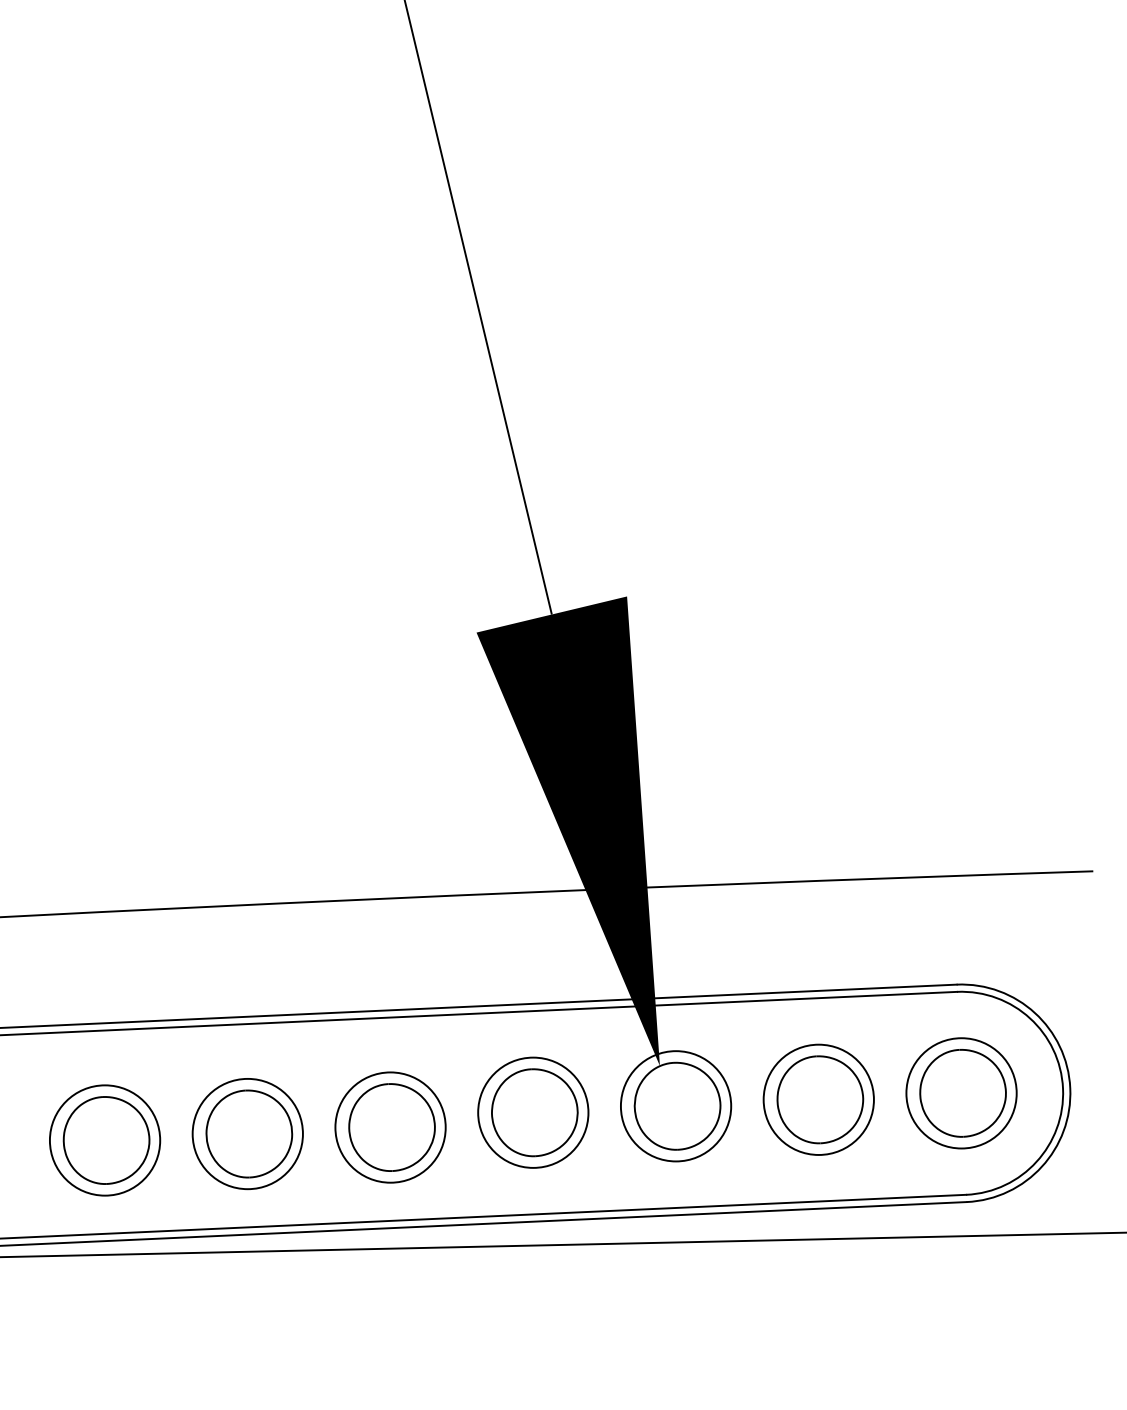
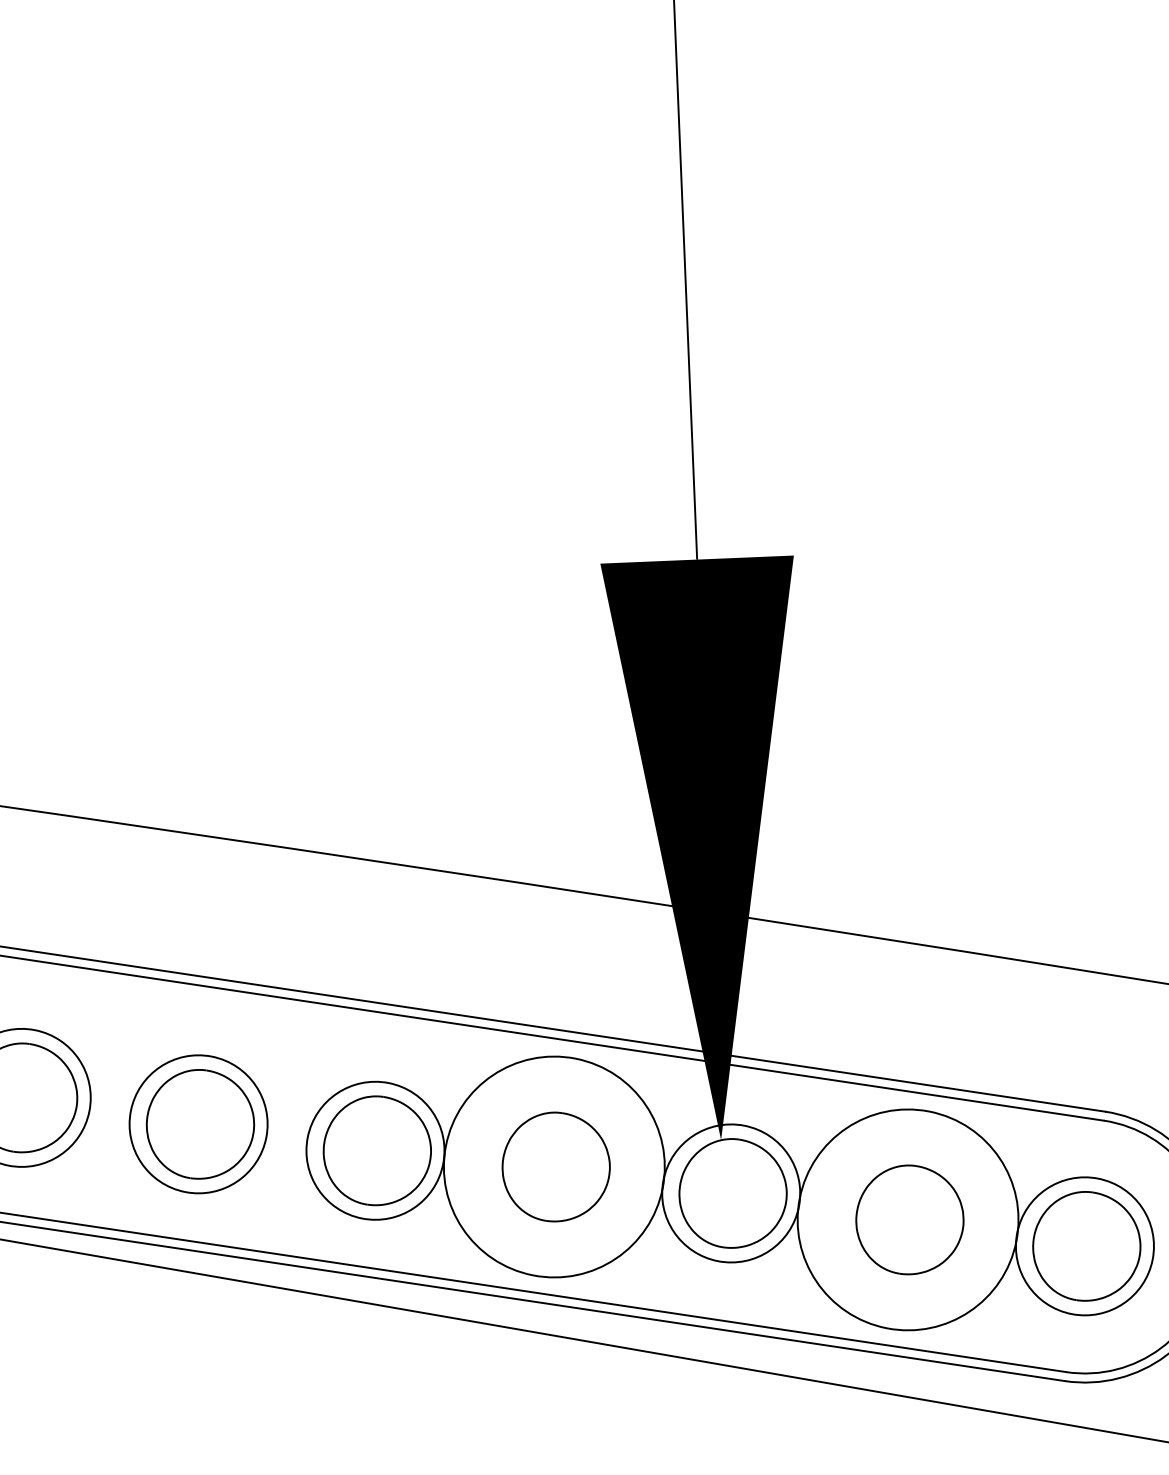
circle: (818, 1099) -> (907, 1219), size x1.6
circle: (533, 1112) -> (554, 1166), size x1.6

